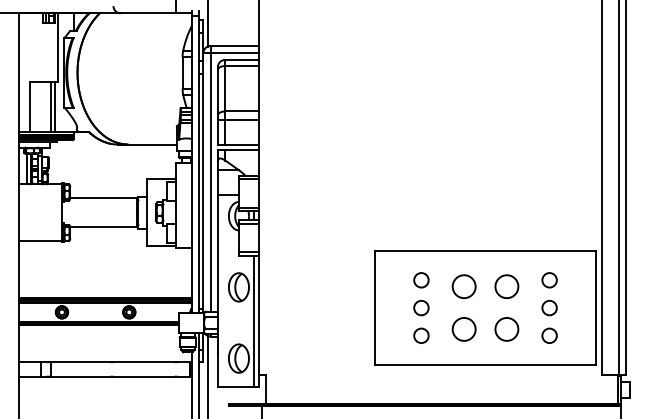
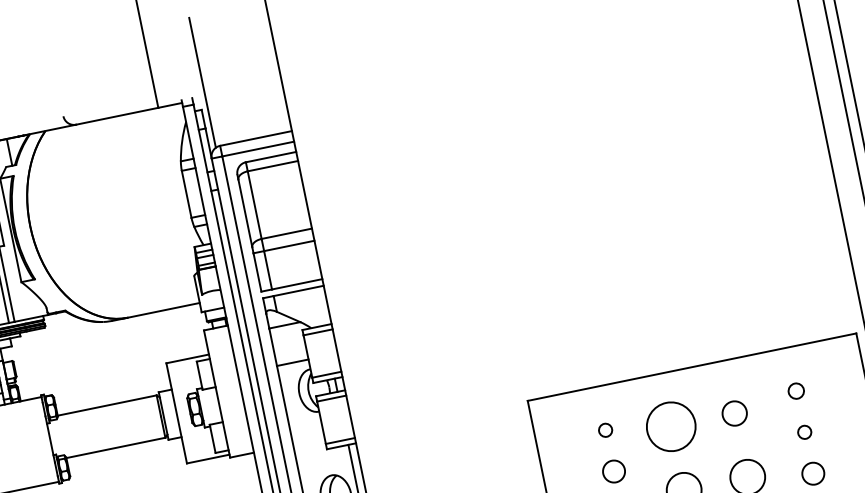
circle: (421, 280) -> (605, 430), size x0.6
circle: (549, 280) -> (796, 391), size x0.7
circle: (463, 286) -> (670, 426), size x1.4
circle: (506, 286) -> (734, 413), size x0.7
circle: (549, 307) -> (804, 431), size x0.6

